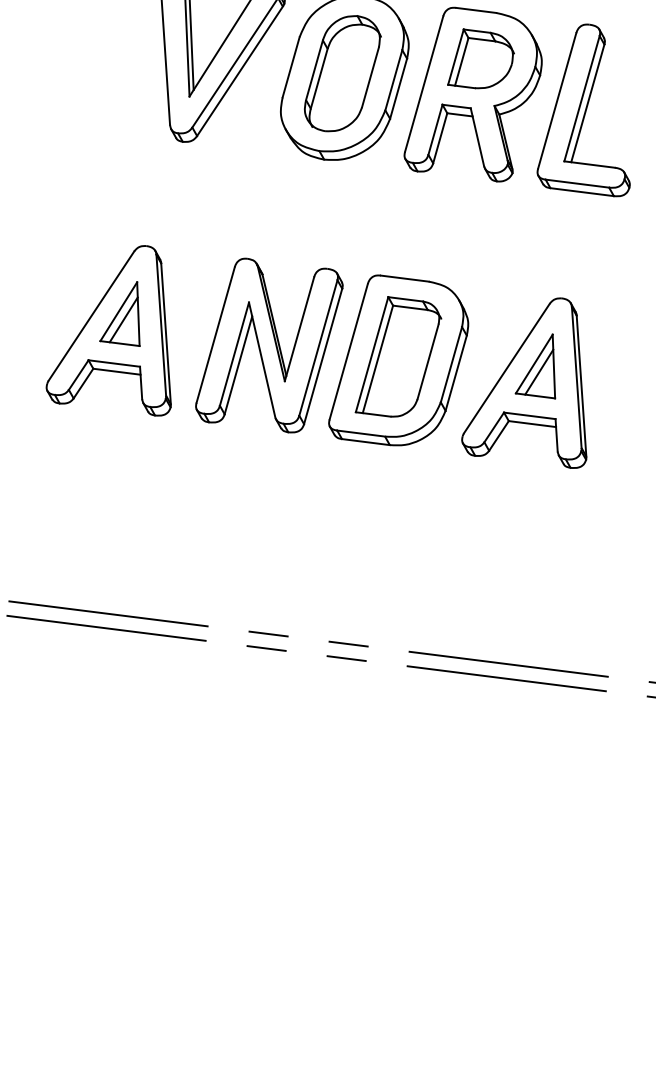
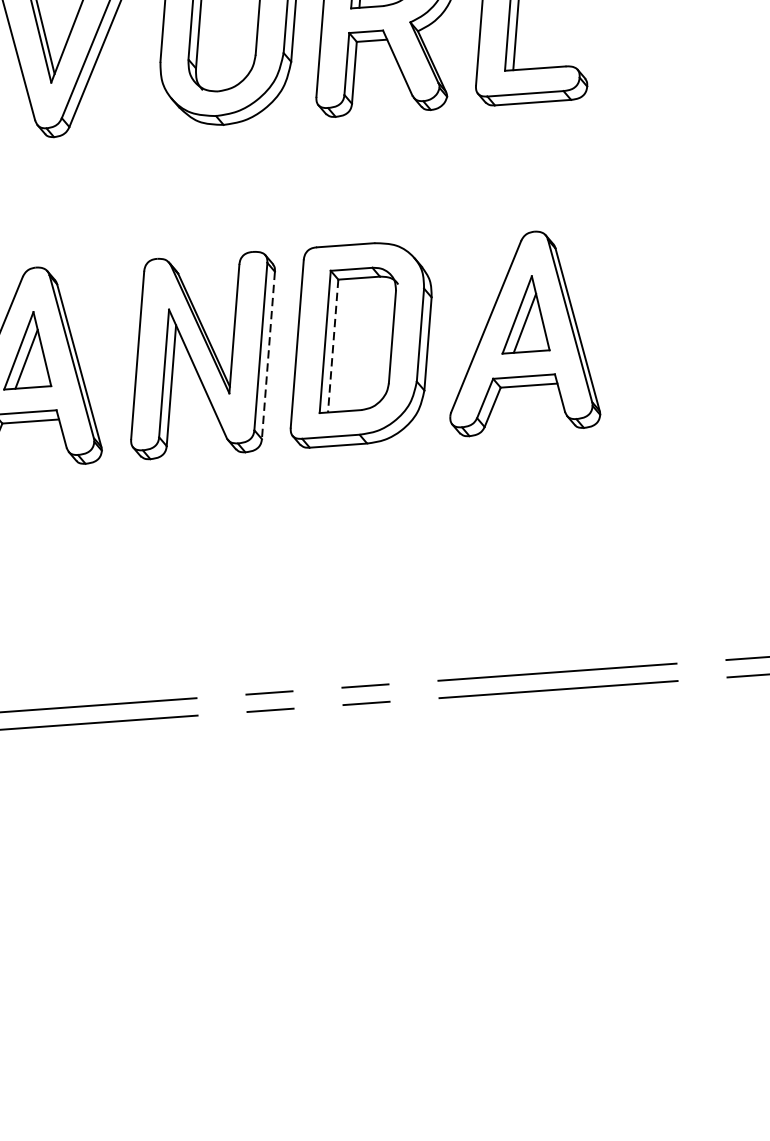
line: (323, 356) -> (268, 355), solid -> dashed
line: (377, 359) -> (332, 346), solid -> dashed

